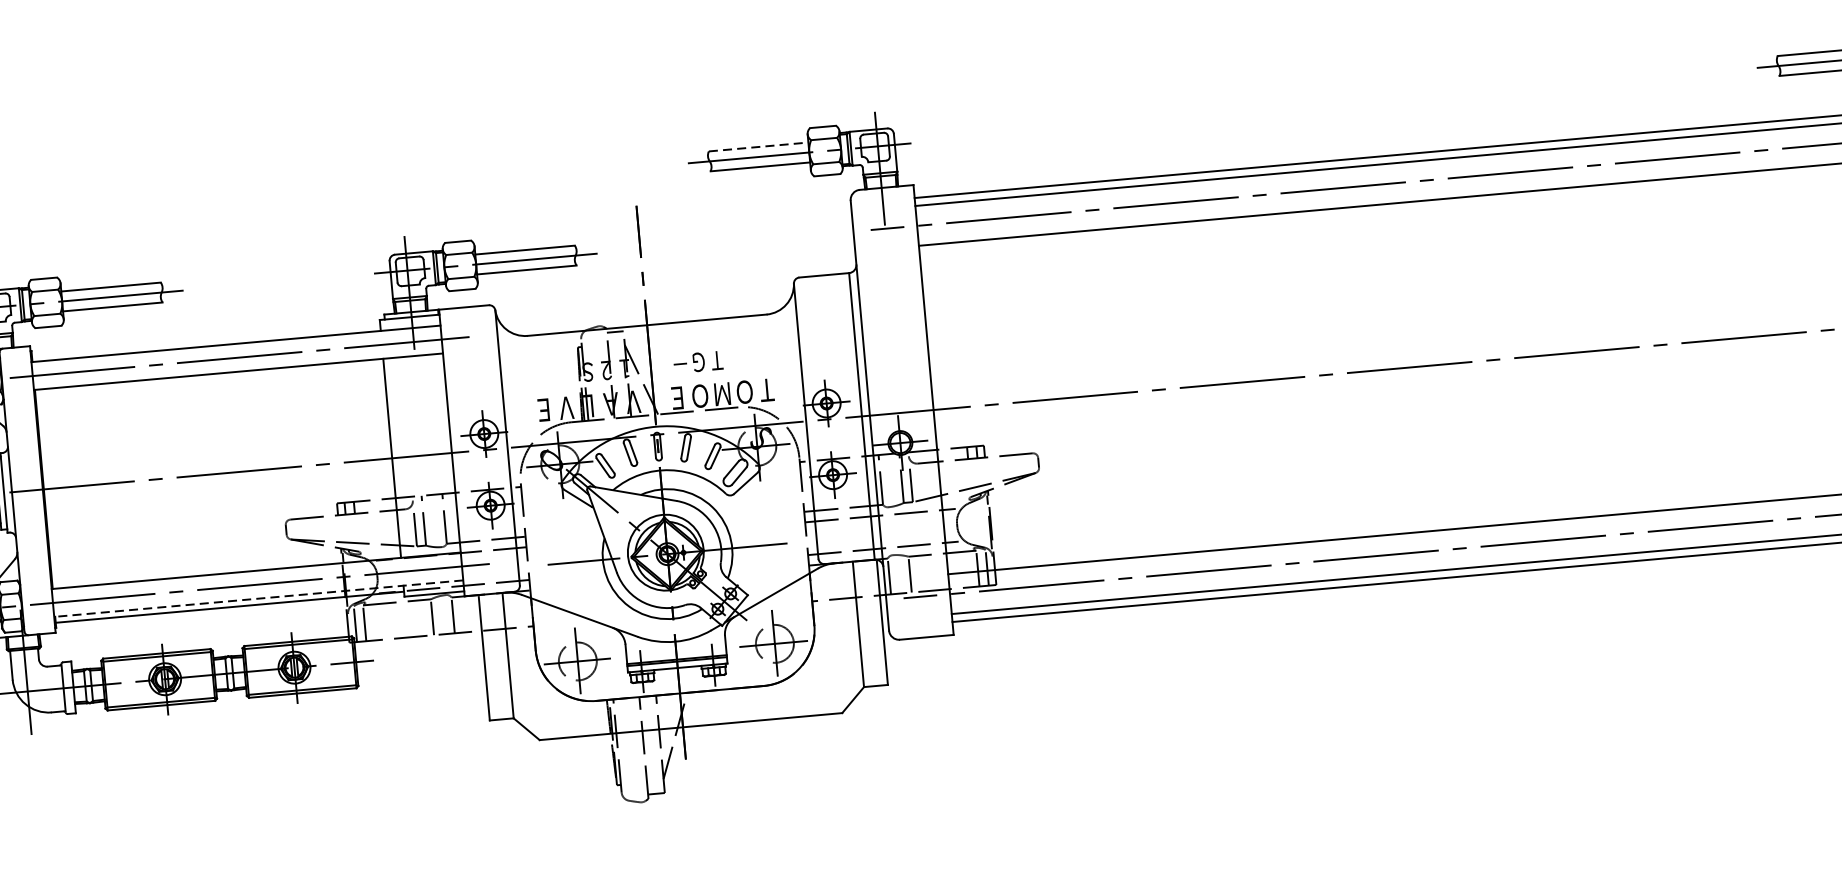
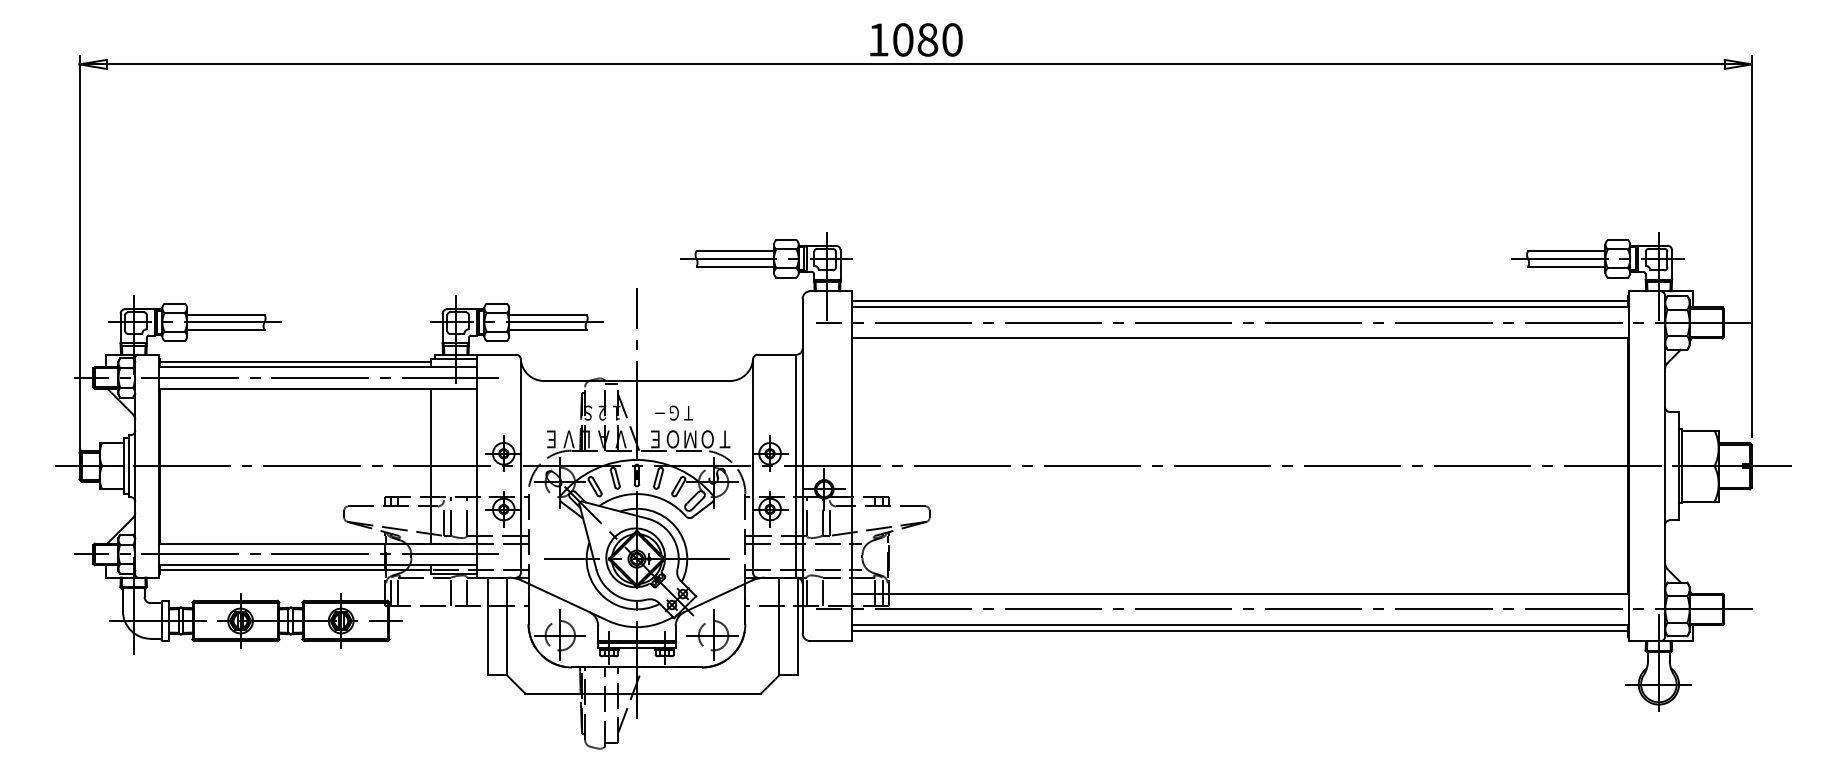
line: (758, 147) -> (735, 251), dashed -> solid
line: (206, 340) -> (295, 362), added
line: (257, 599) -> (317, 565), dashed -> solid

